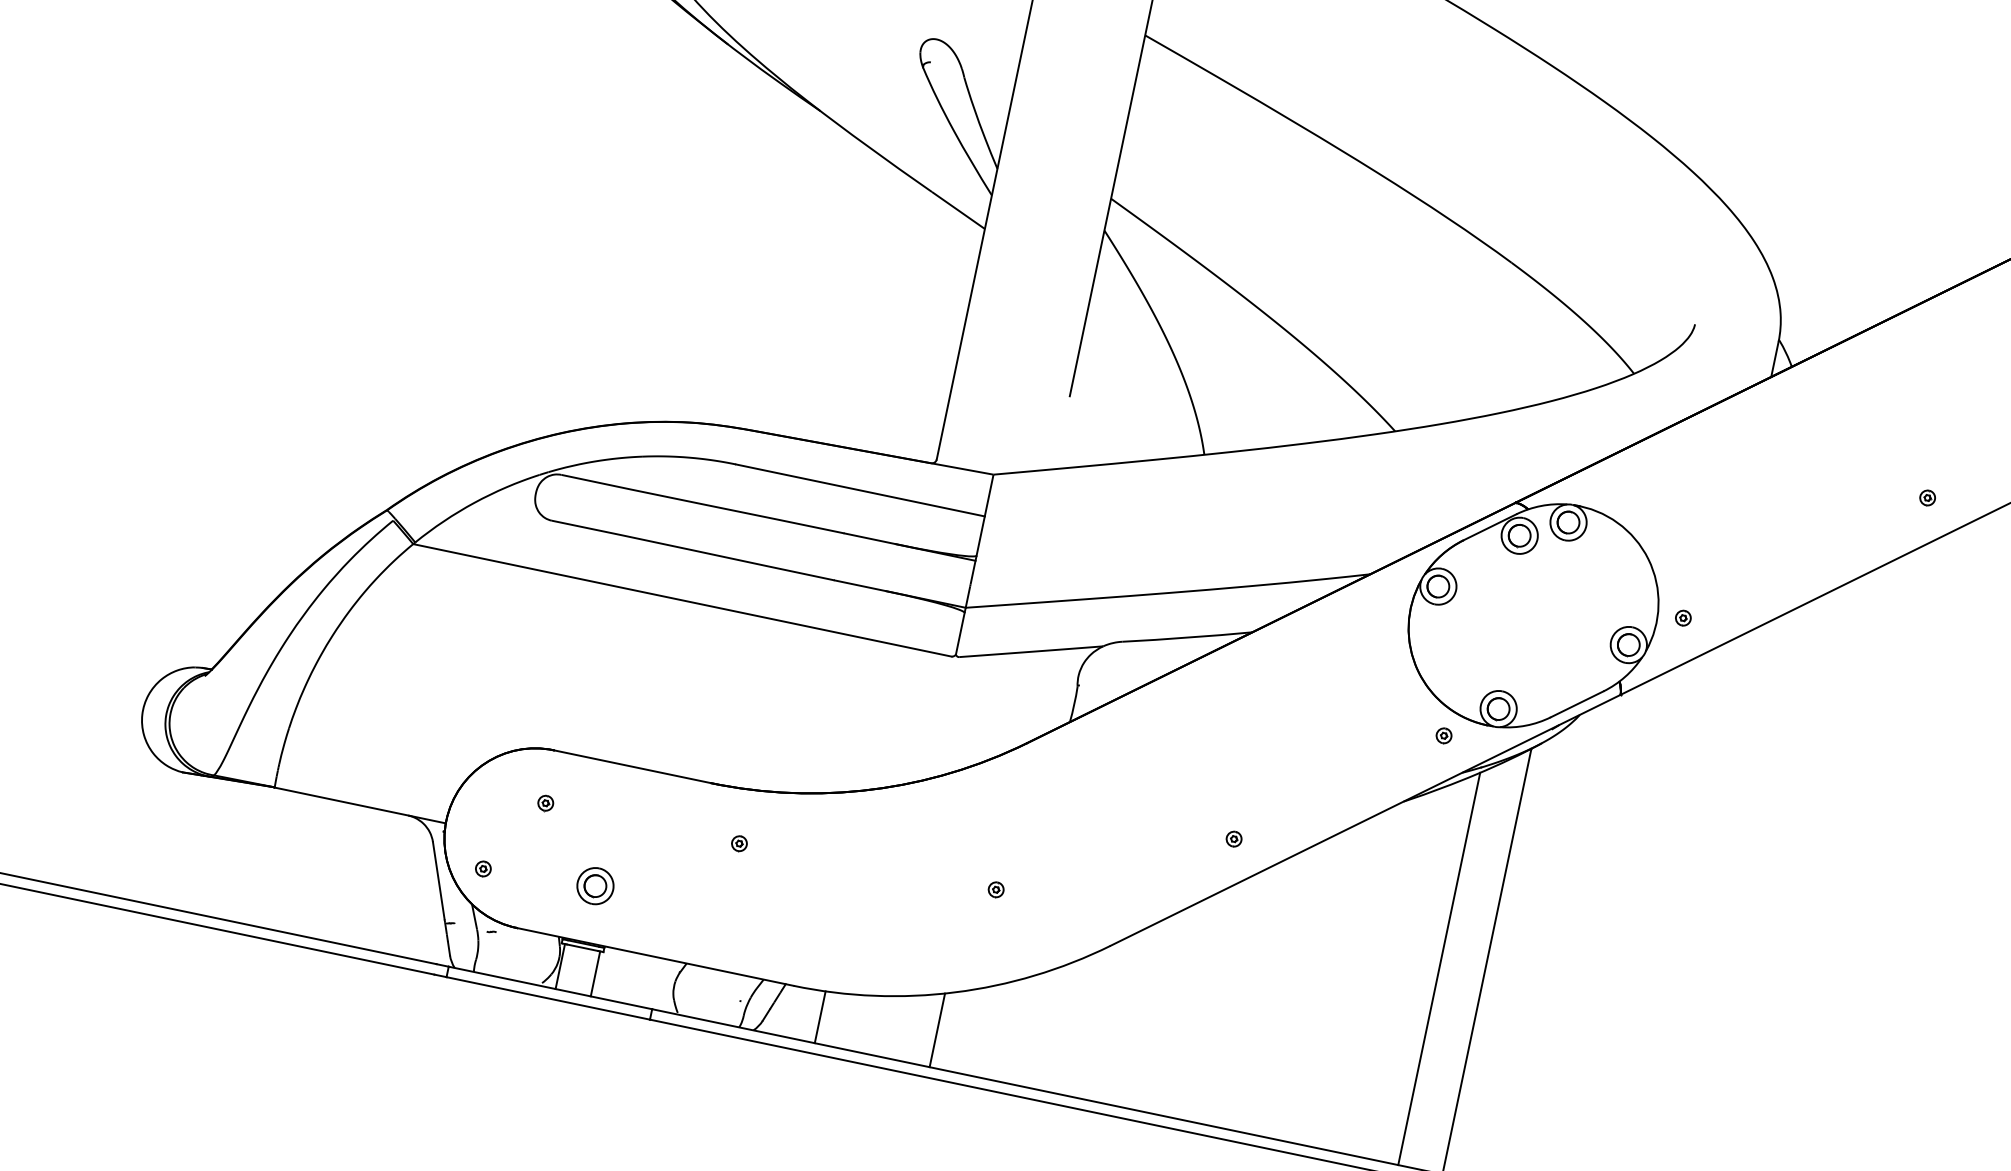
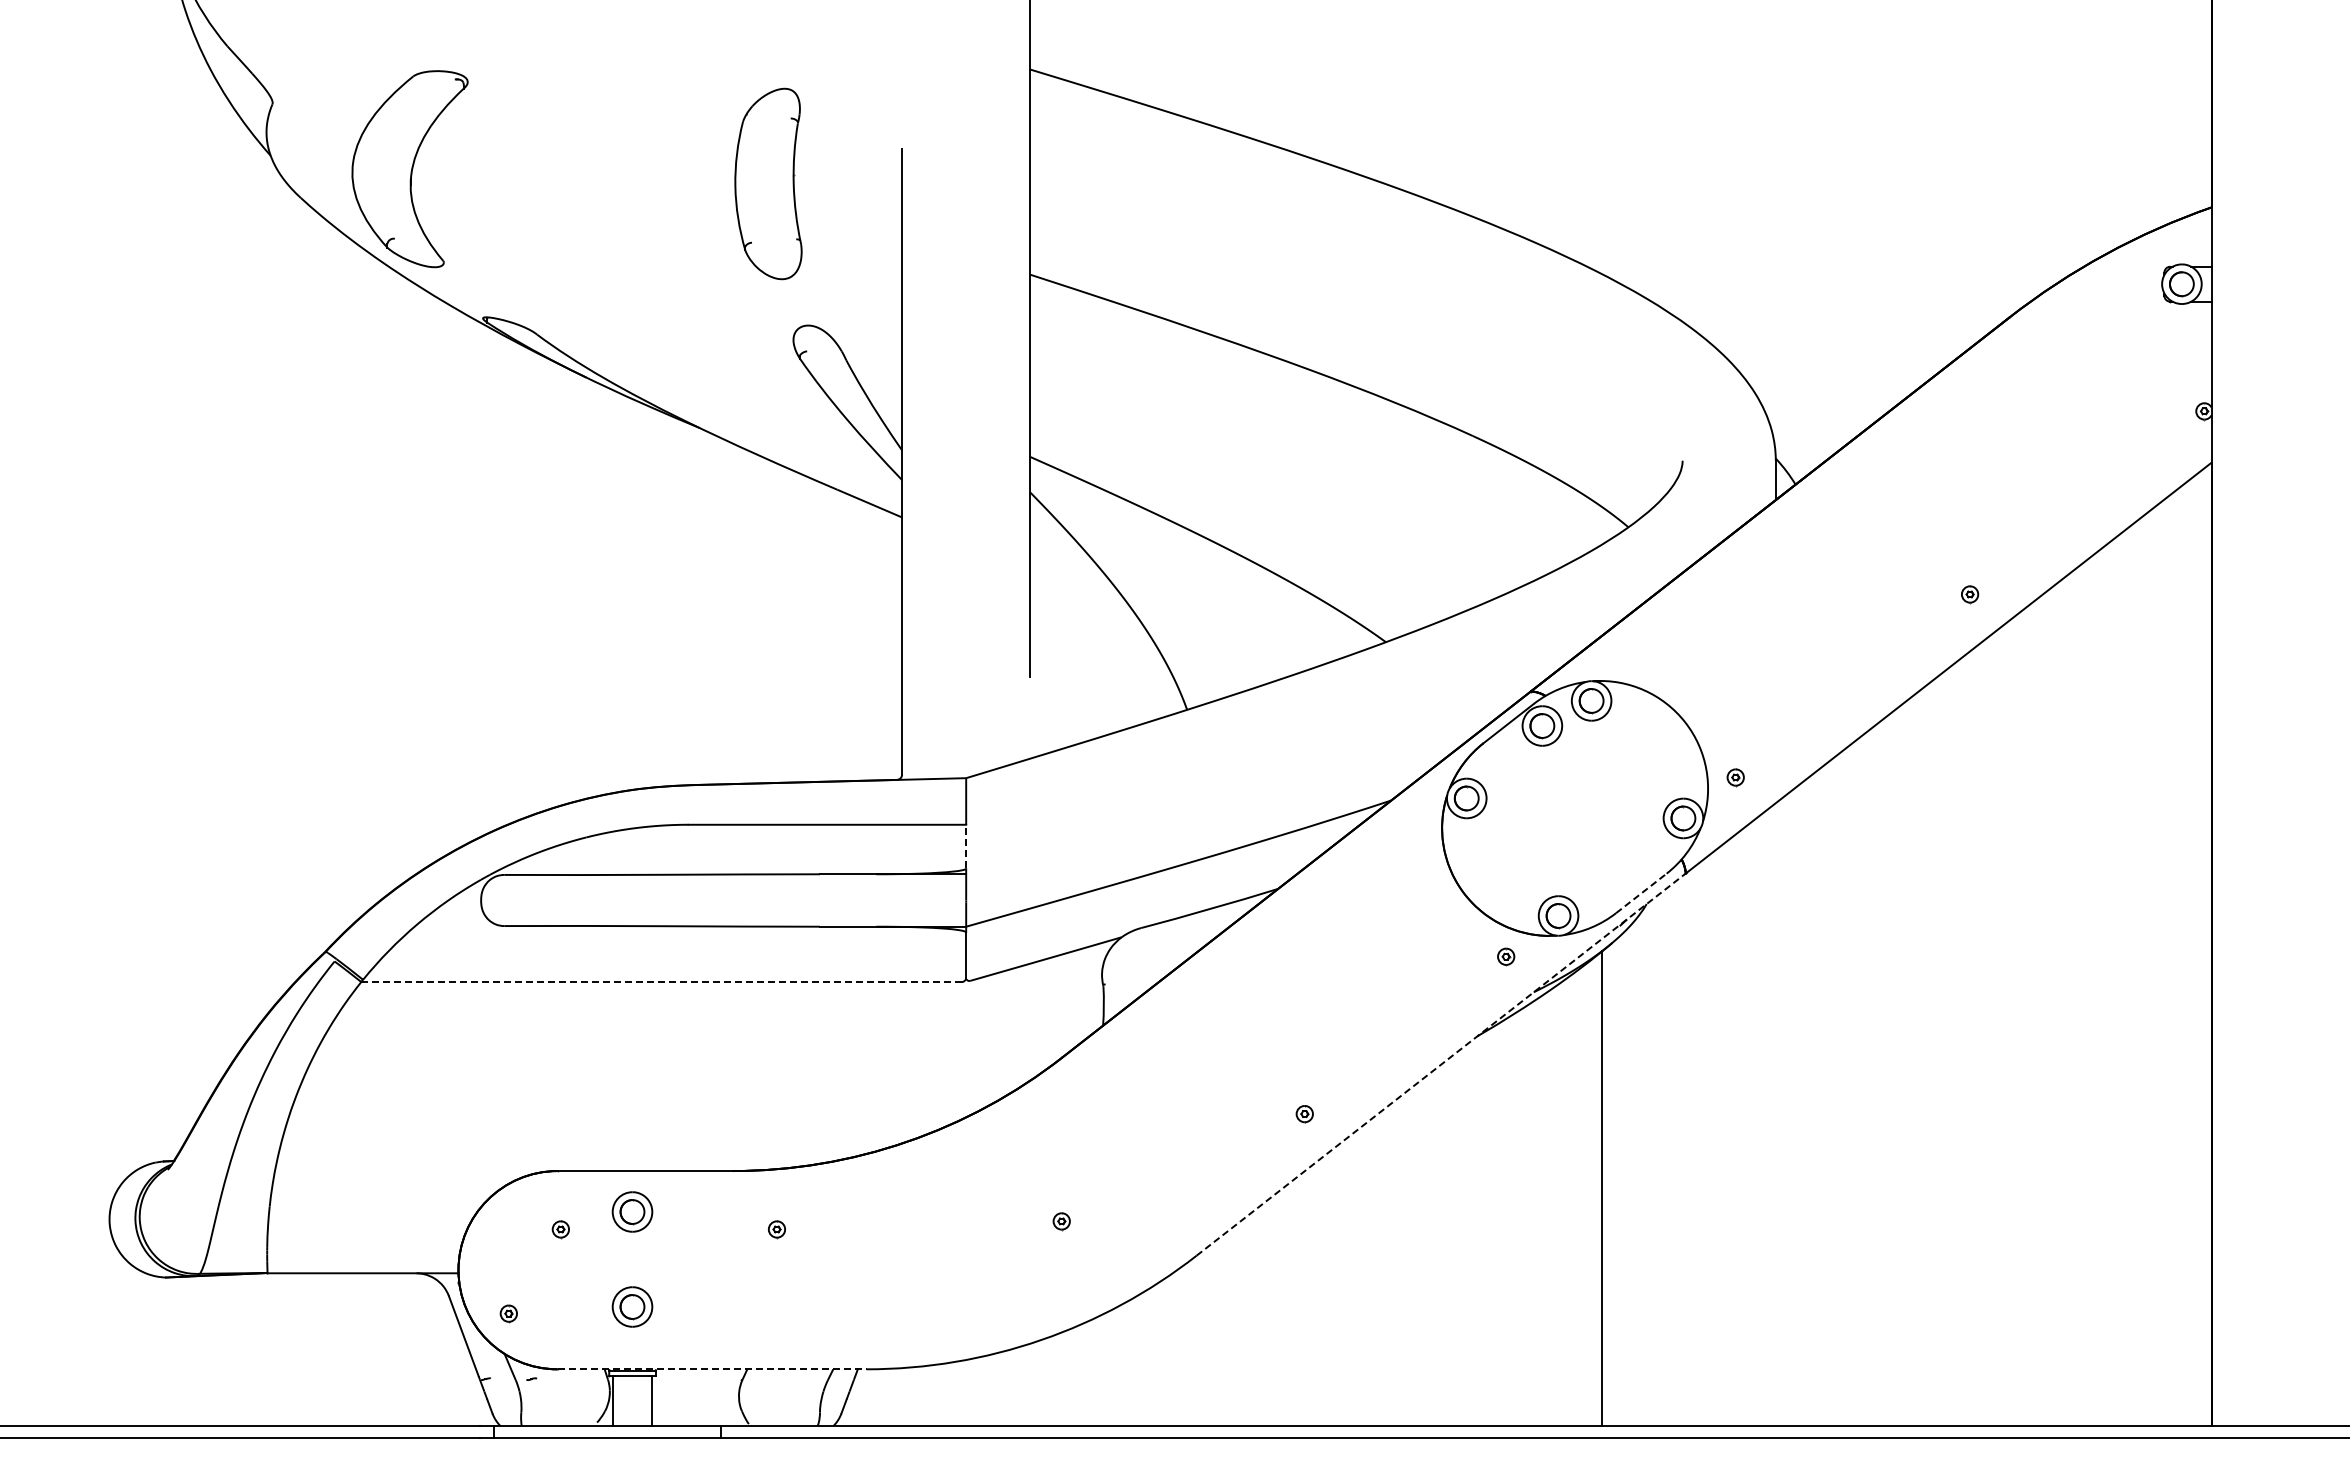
line: (981, 535) -> (966, 846), solid -> dashed
line: (682, 600) -> (661, 982), solid -> dashed
line: (1577, 704) -> (1641, 893), solid -> dashed
part: (613, 800) -> (632, 1211), added
line: (1365, 820) -> (1441, 1064), solid -> dashed
line: (655, 957) -> (712, 1369), solid -> dashed
line: (1439, 968) -> (1553, 1206), removed
line: (820, 1016) -> (902, 1396), removed
line: (937, 1030) -> (1030, 1384), removed

